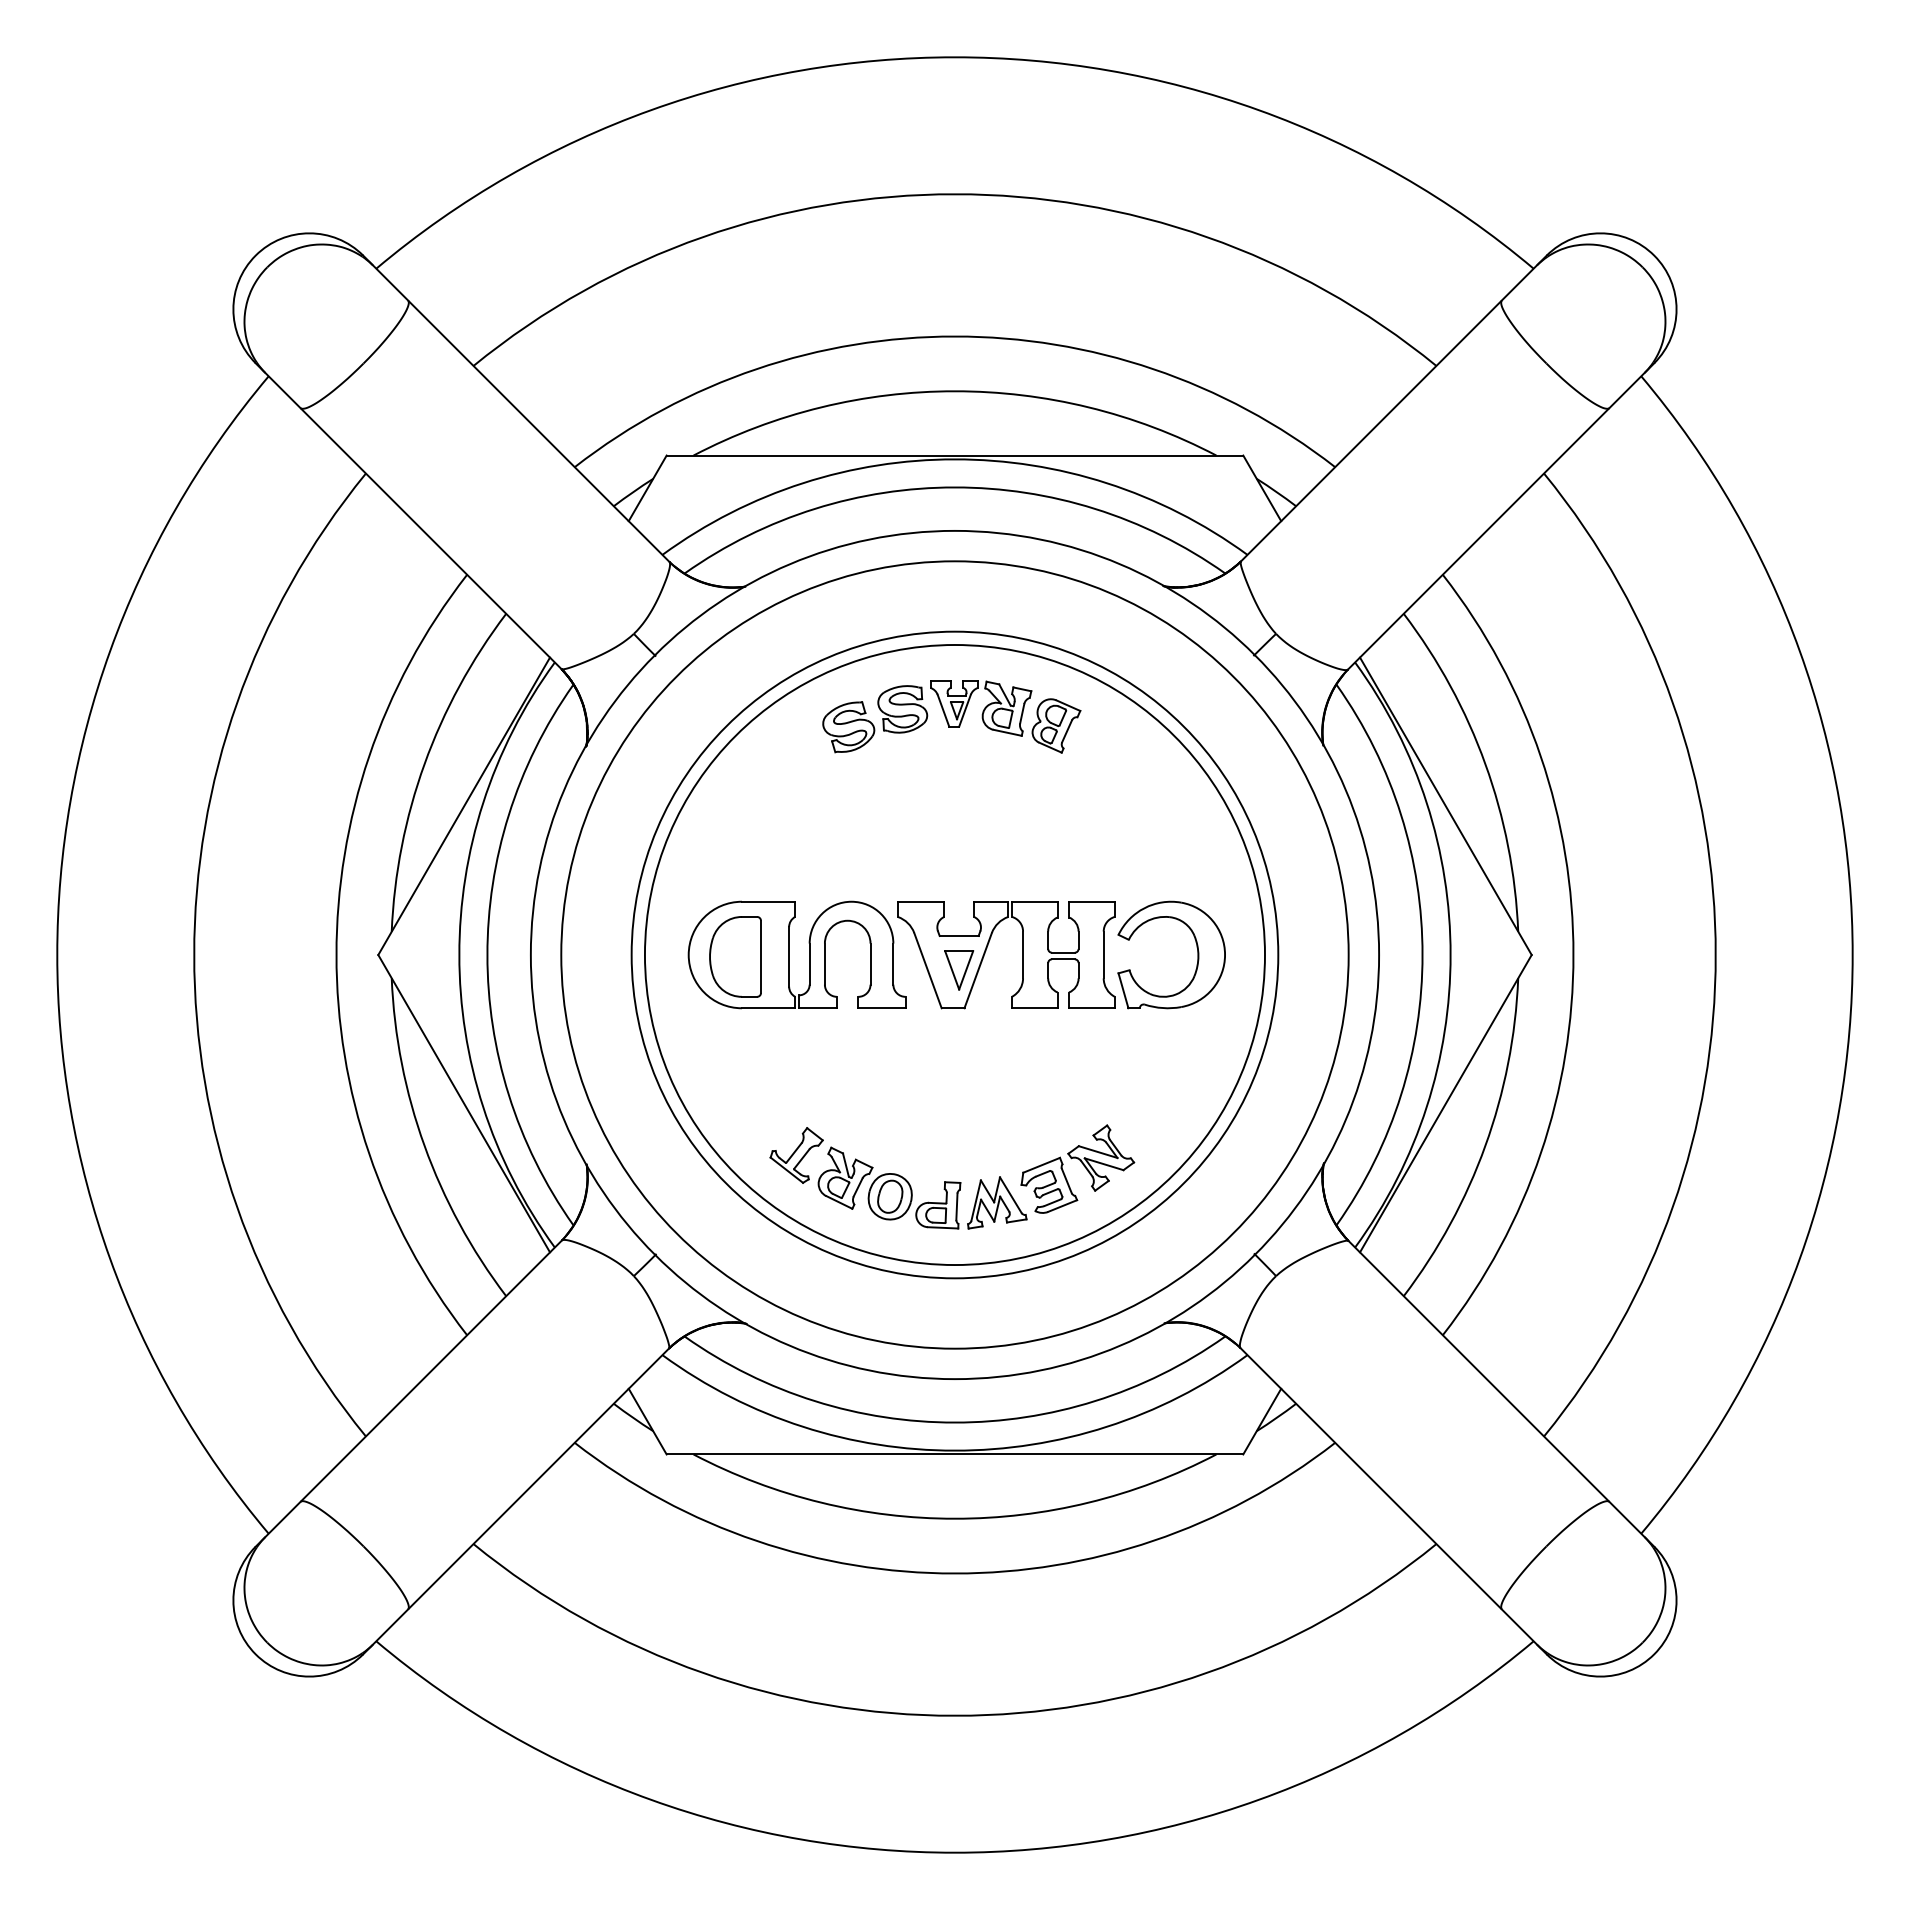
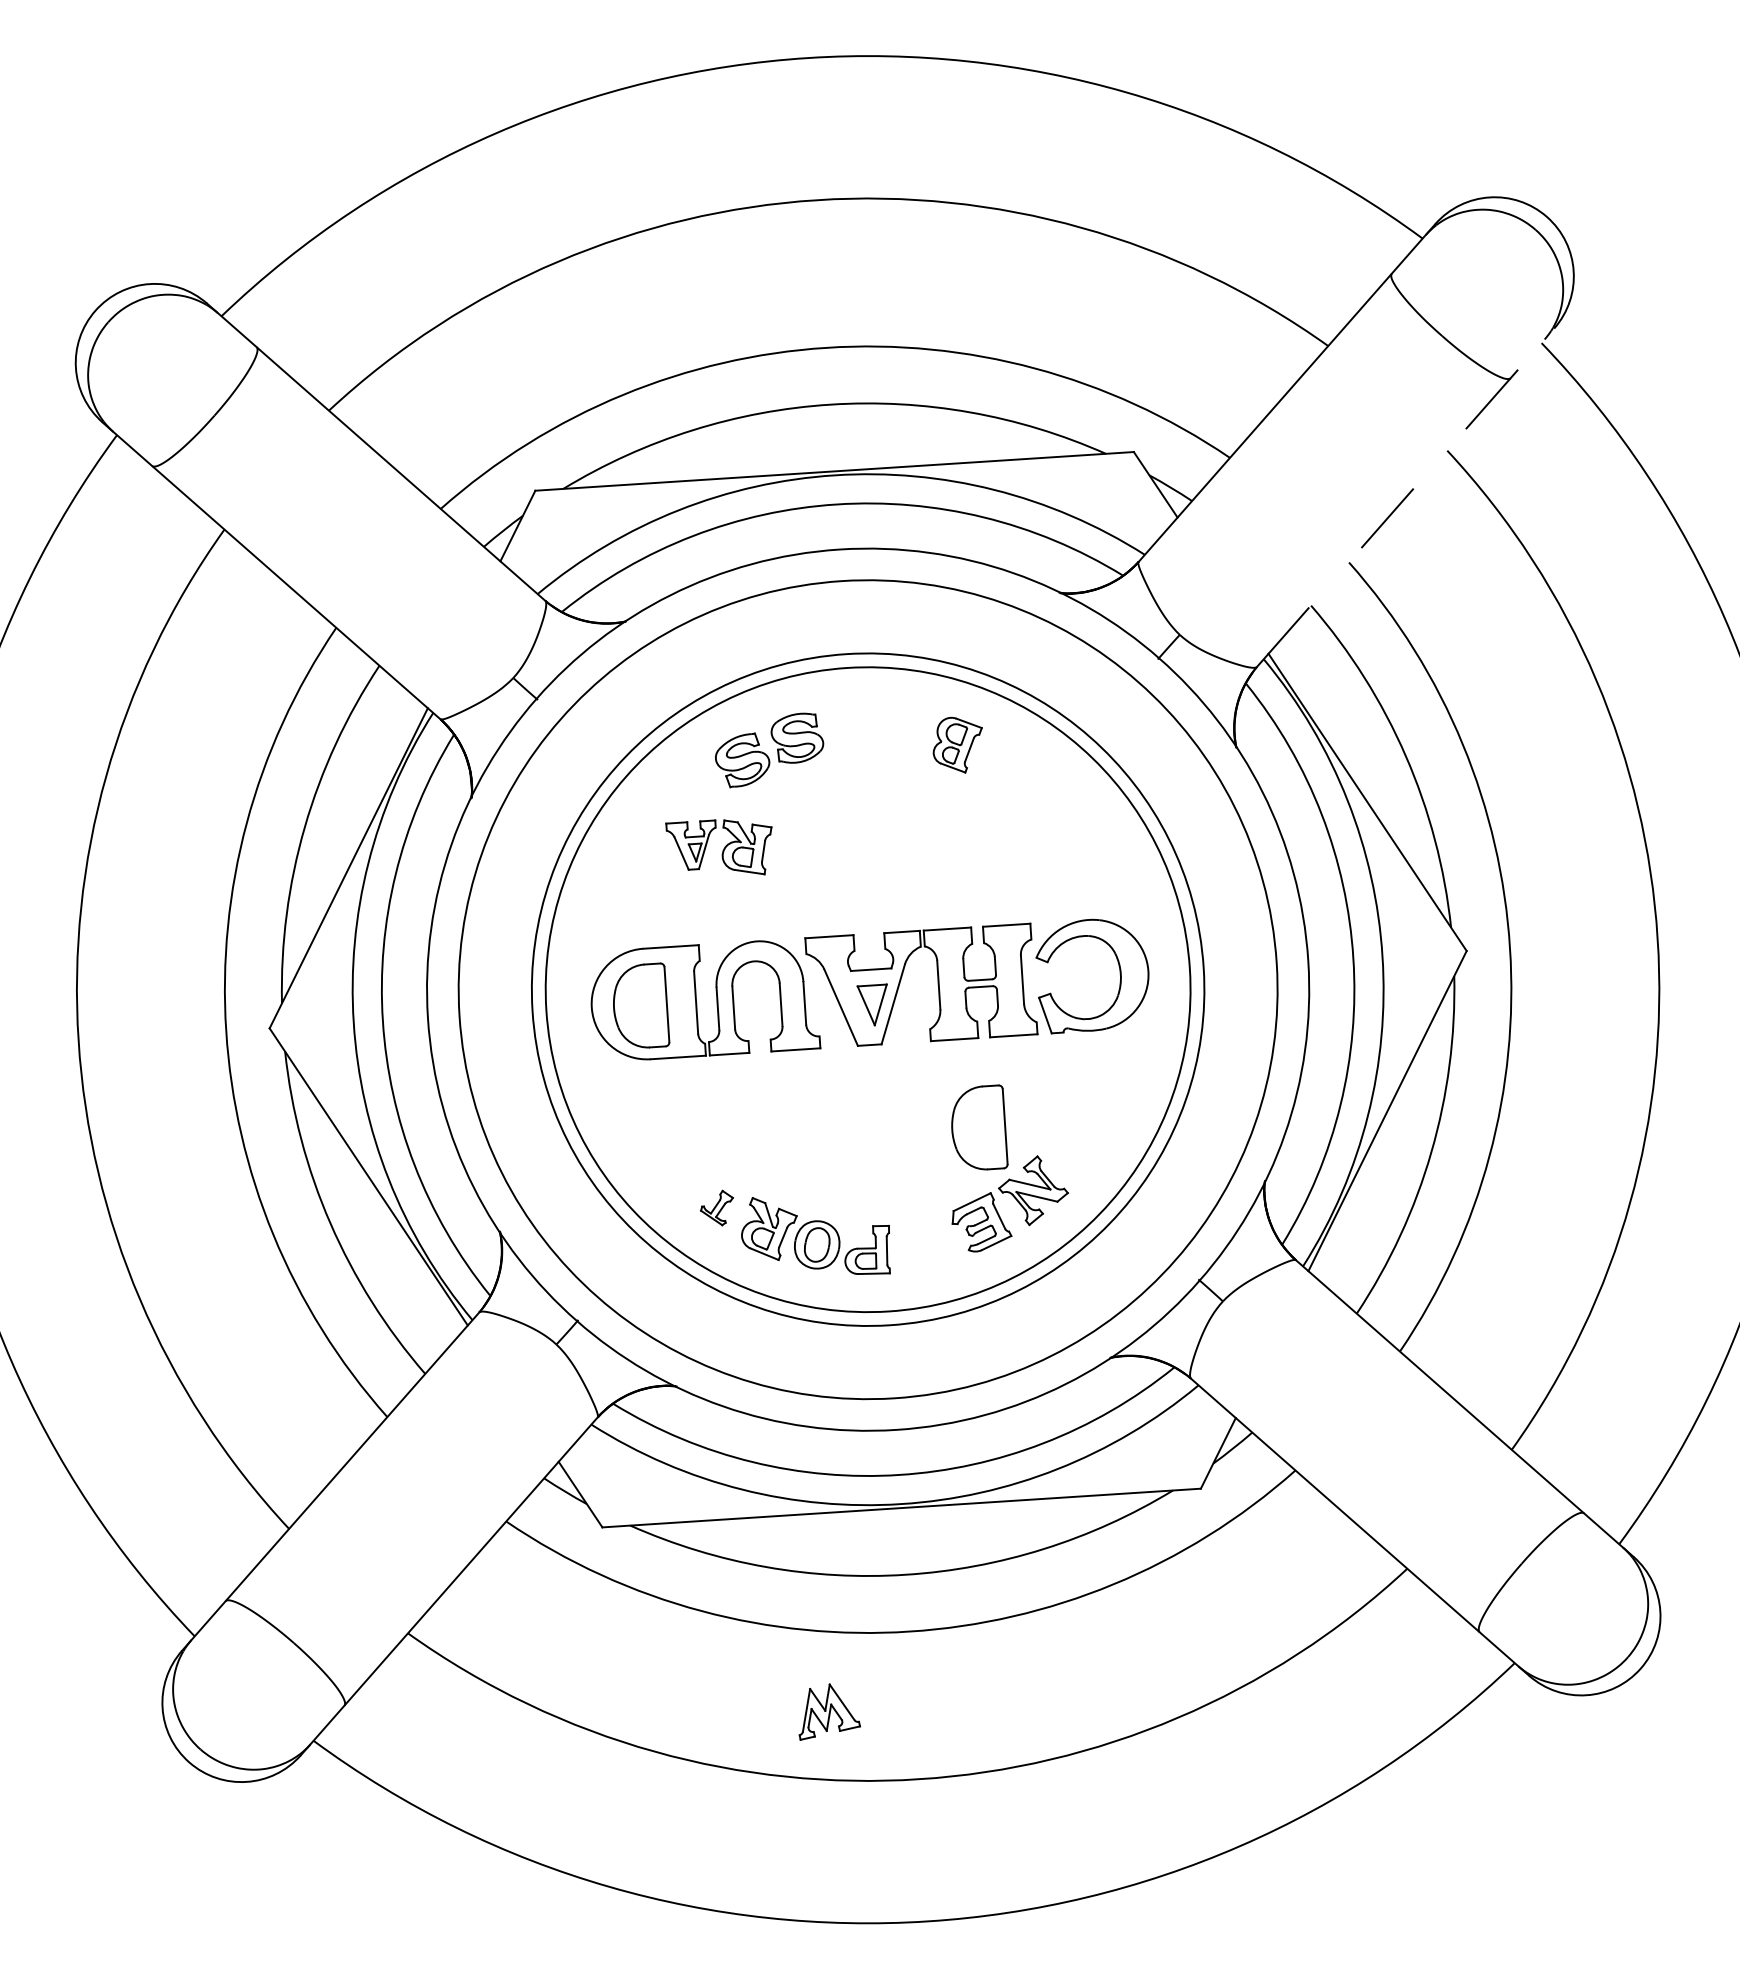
line: (1501, 516) -> (1405, 497), solid -> dashed
part: (981, 708) -> (720, 848), moved
part: (1052, 1094) -> (978, 1127), added
part: (796, 1155) -> (717, 1208), size x0.6
part: (997, 1202) -> (828, 1710), moved

